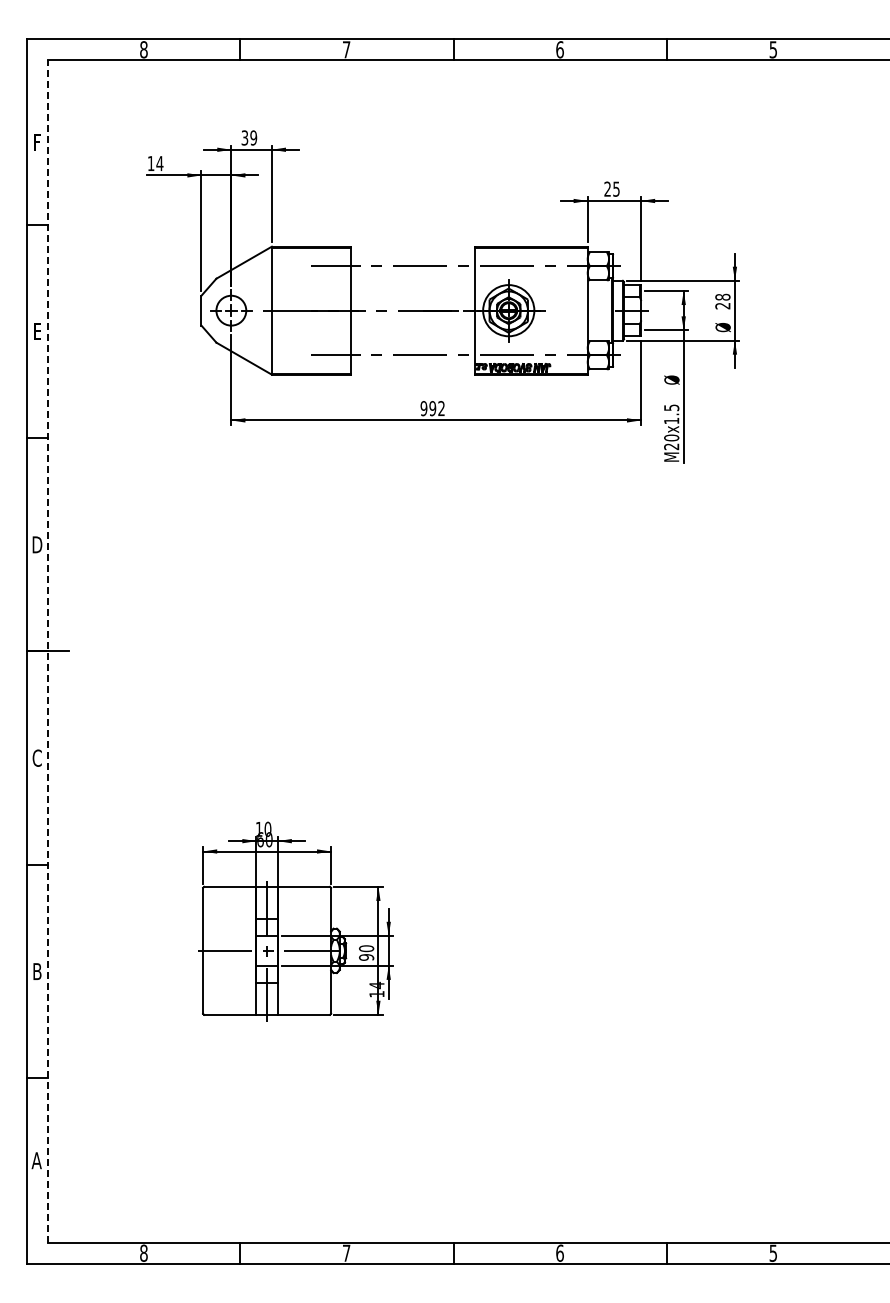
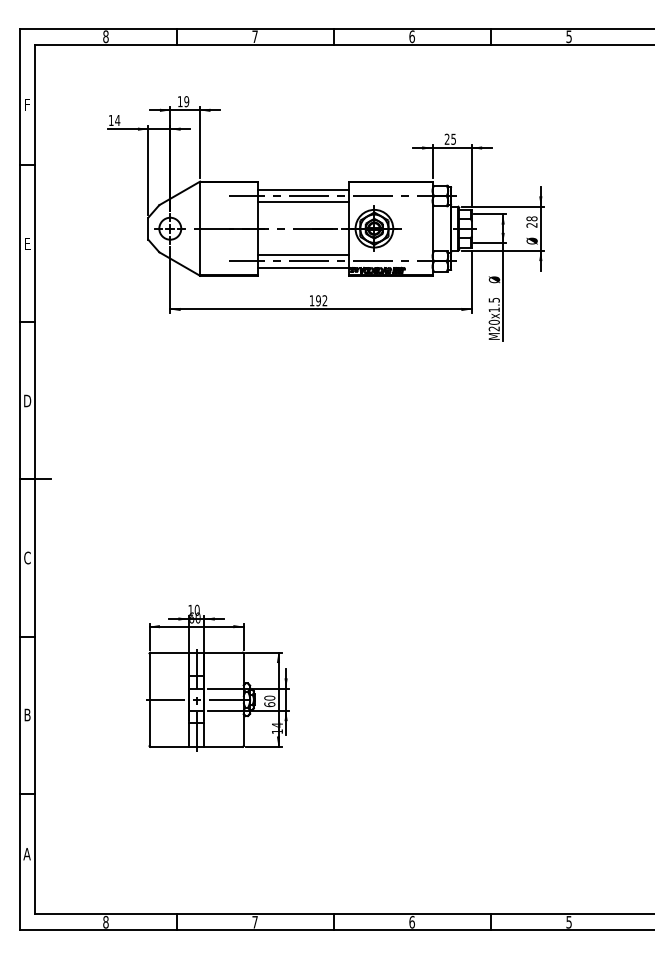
text: (244, 137) -> (179, 101), 39 -> 19
line: (412, 257) -> (303, 189), added
line: (412, 274) -> (303, 202), added
line: (412, 346) -> (303, 255), added
line: (412, 363) -> (303, 267), added
text: (423, 408) -> (311, 300), 992 -> 192
line: (48, 651) -> (35, 479), dashed -> solid
text: (366, 957) -> (269, 704), 90 -> 60

